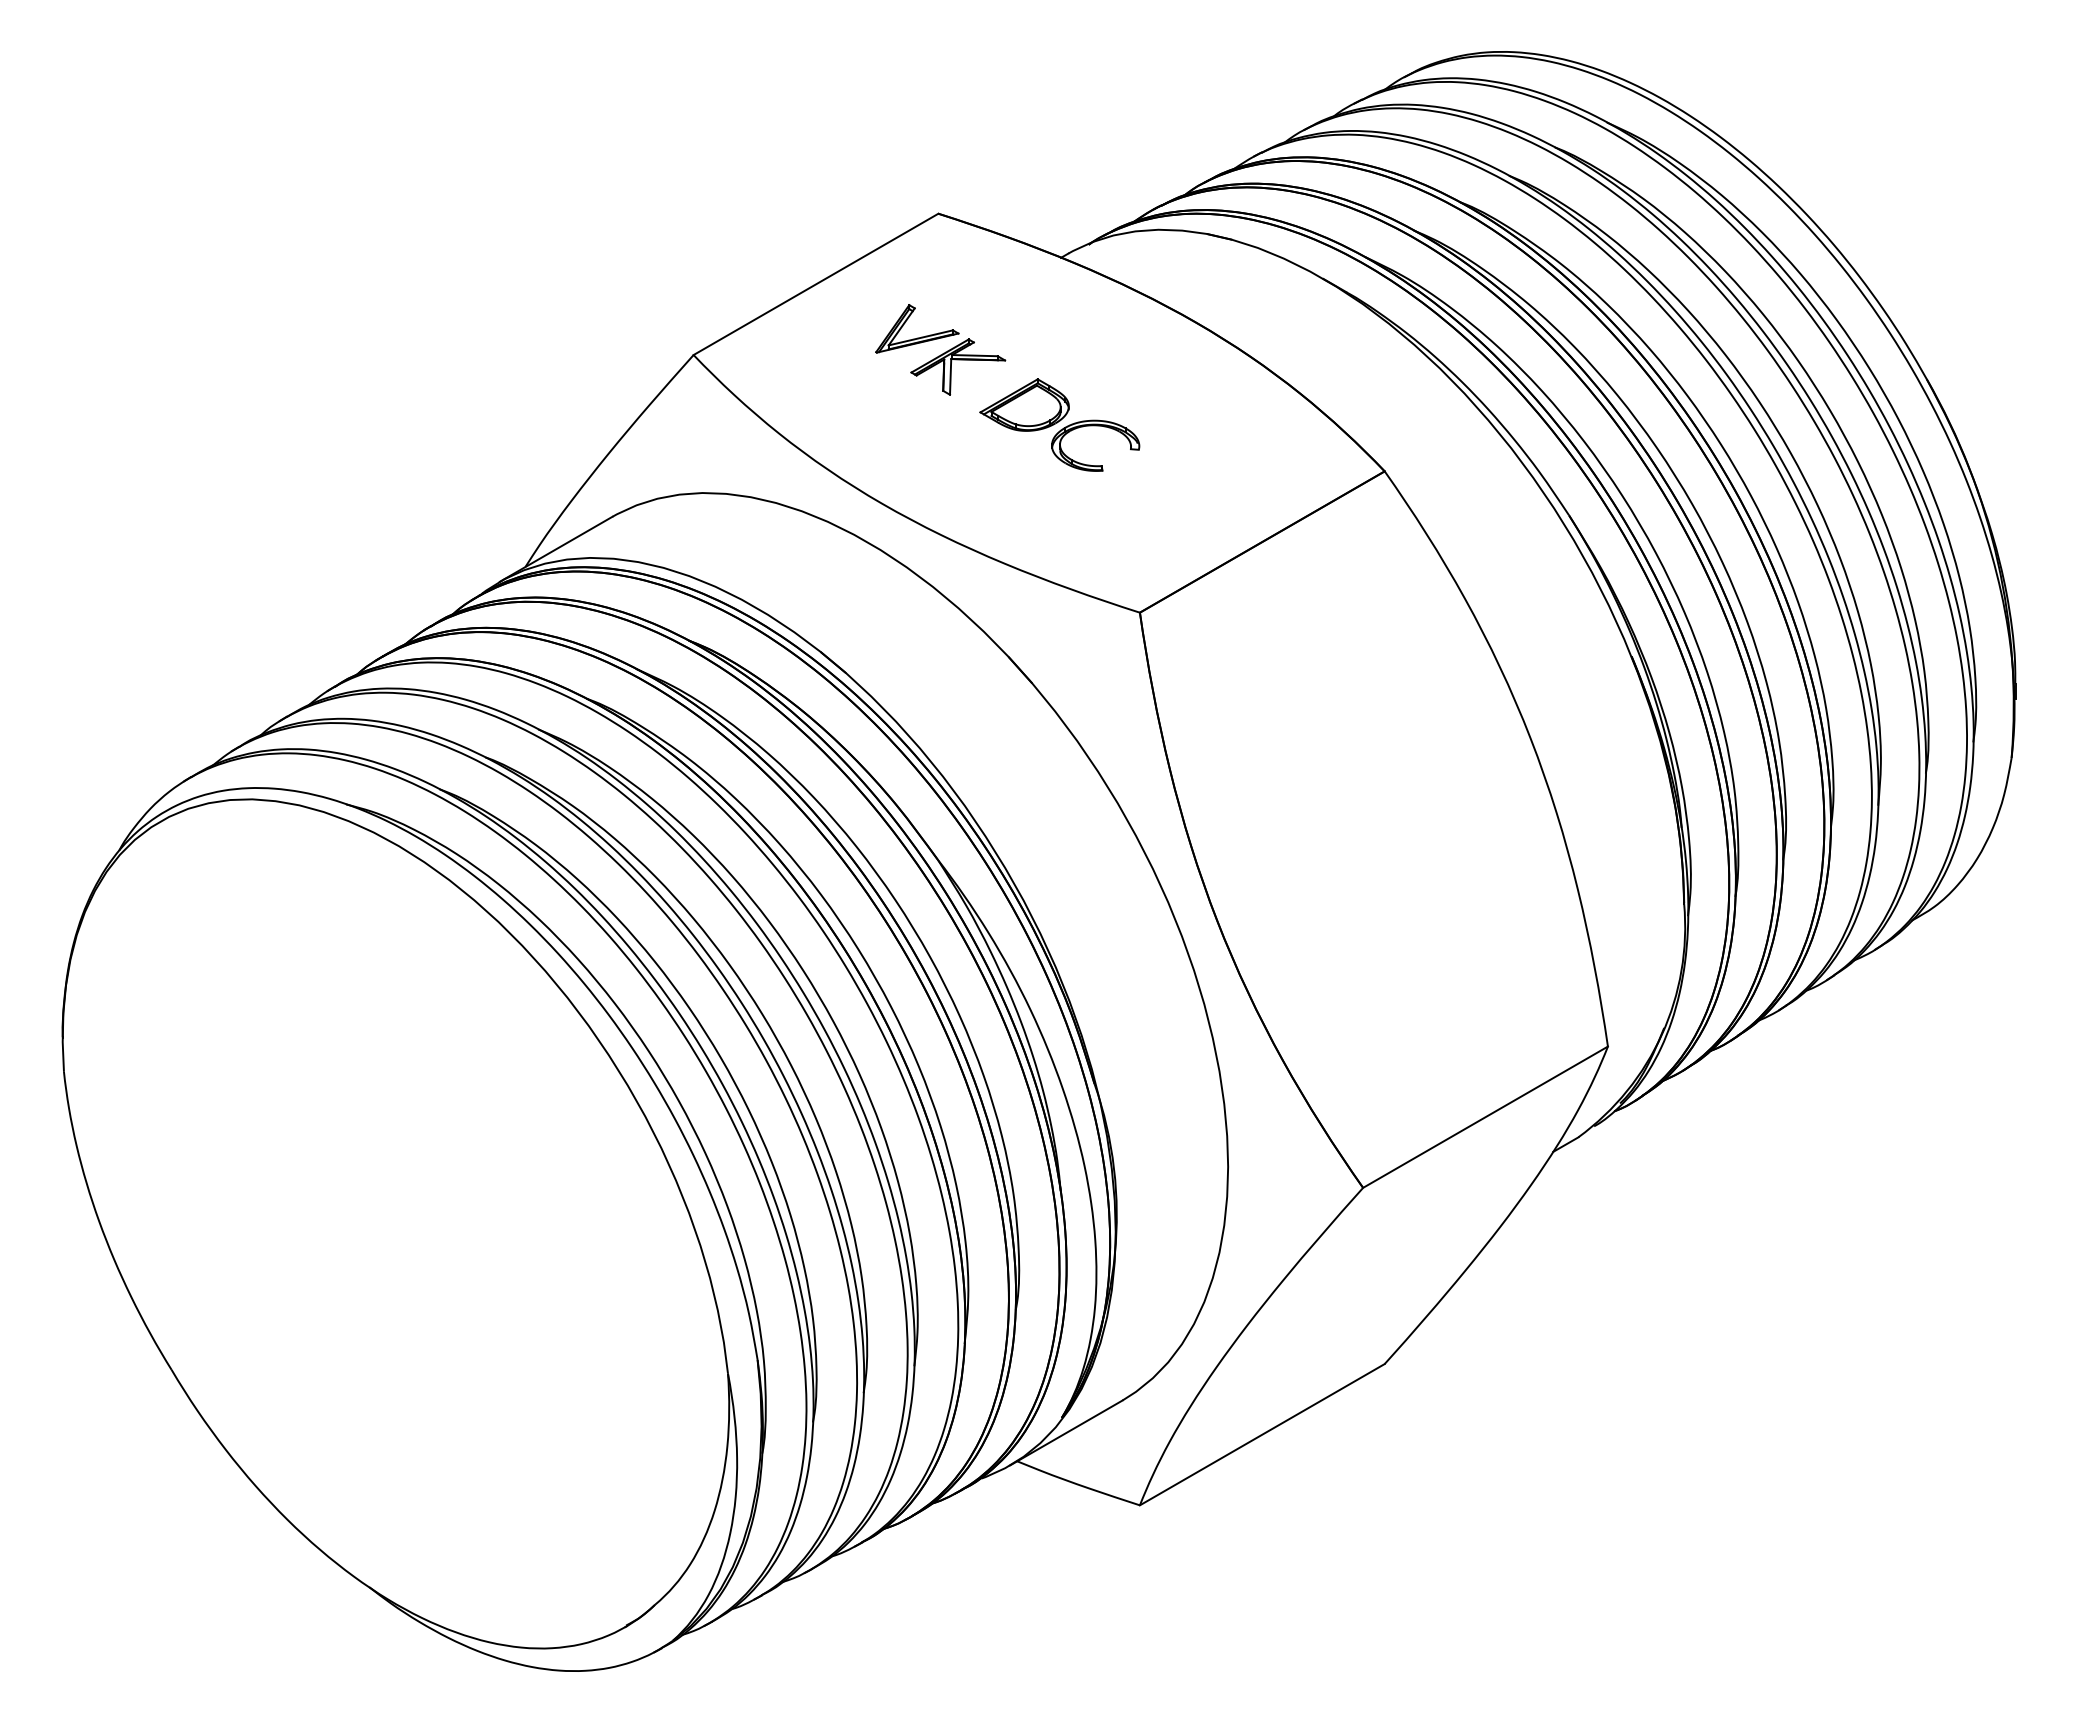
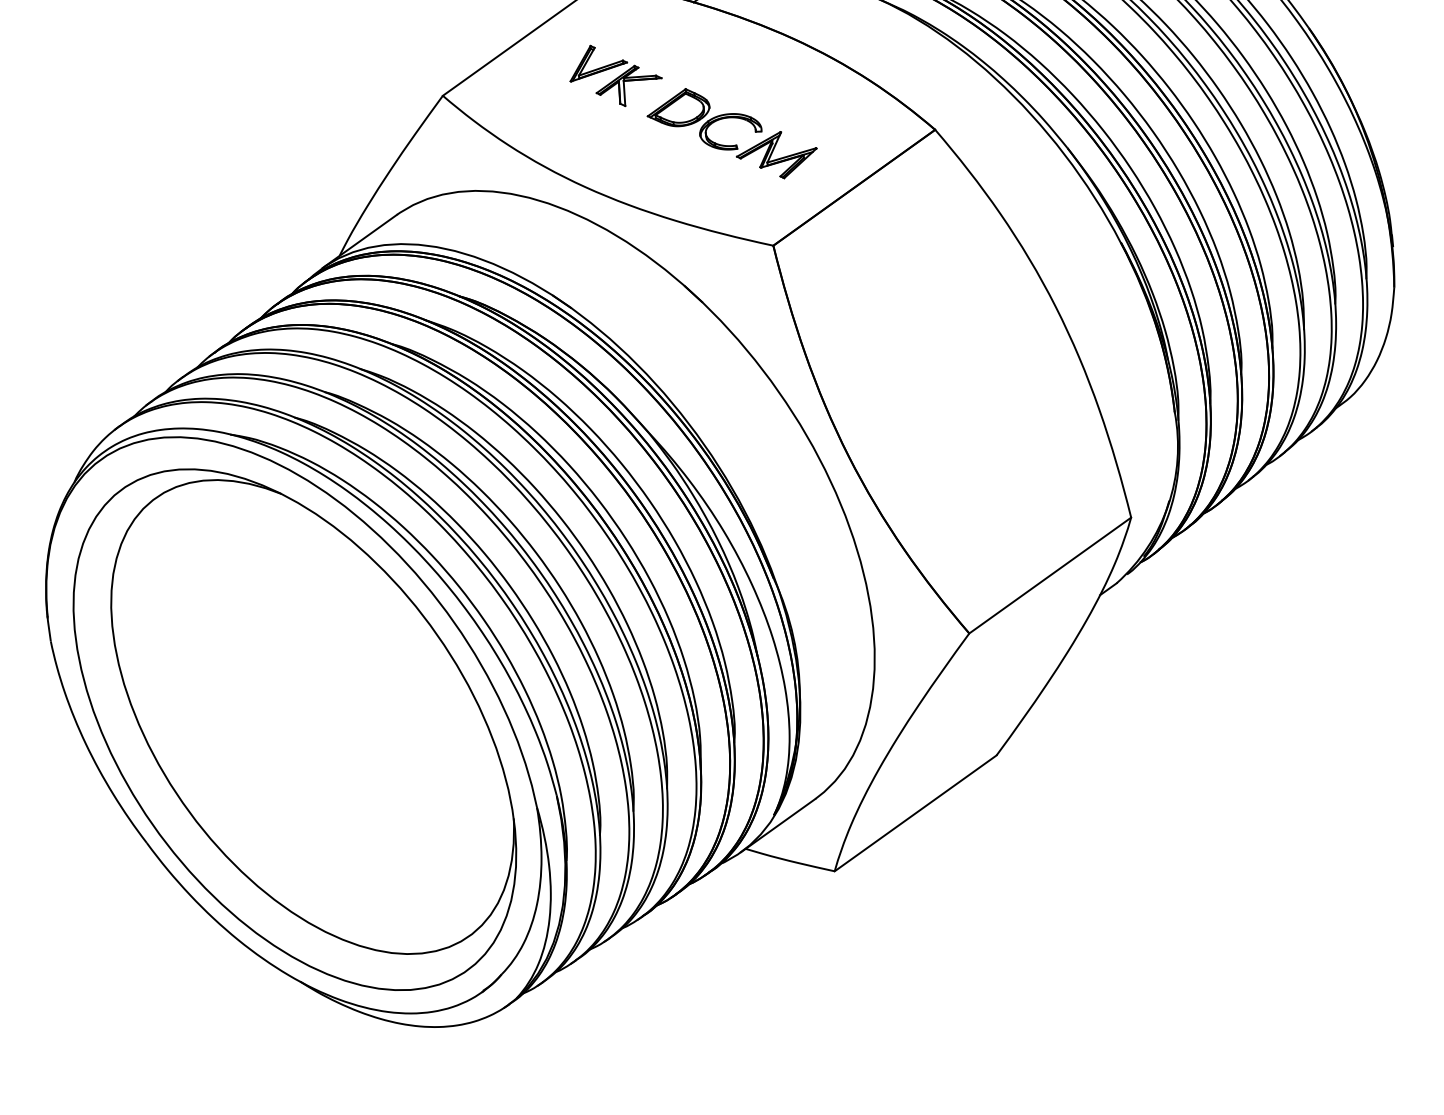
part: (1157, 485) -> (776, 155), added
part: (396, 1230) -> (294, 729), added

